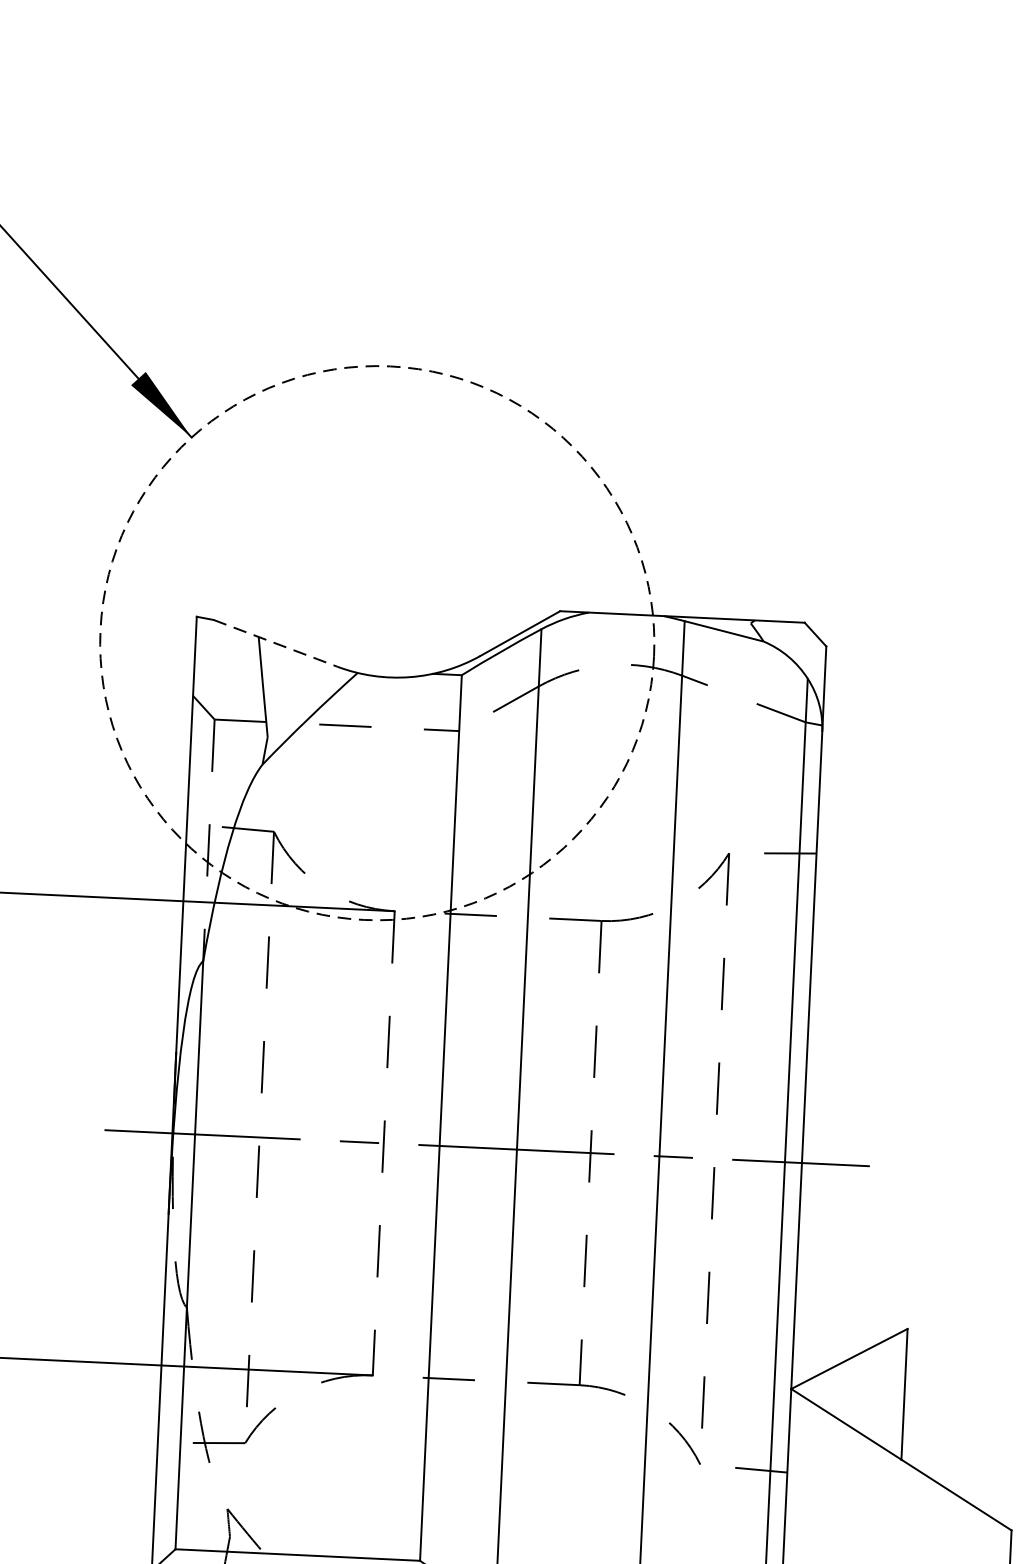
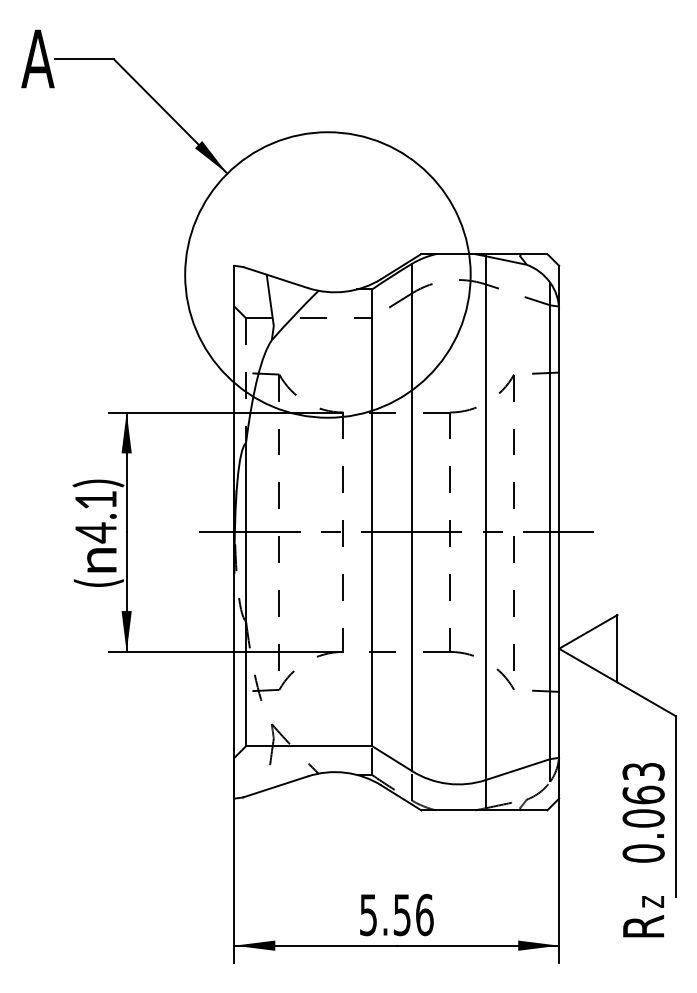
circle: (376, 642) -> (327, 274), dashed -> solid
line: (277, 643) -> (276, 277), dashed -> solid

